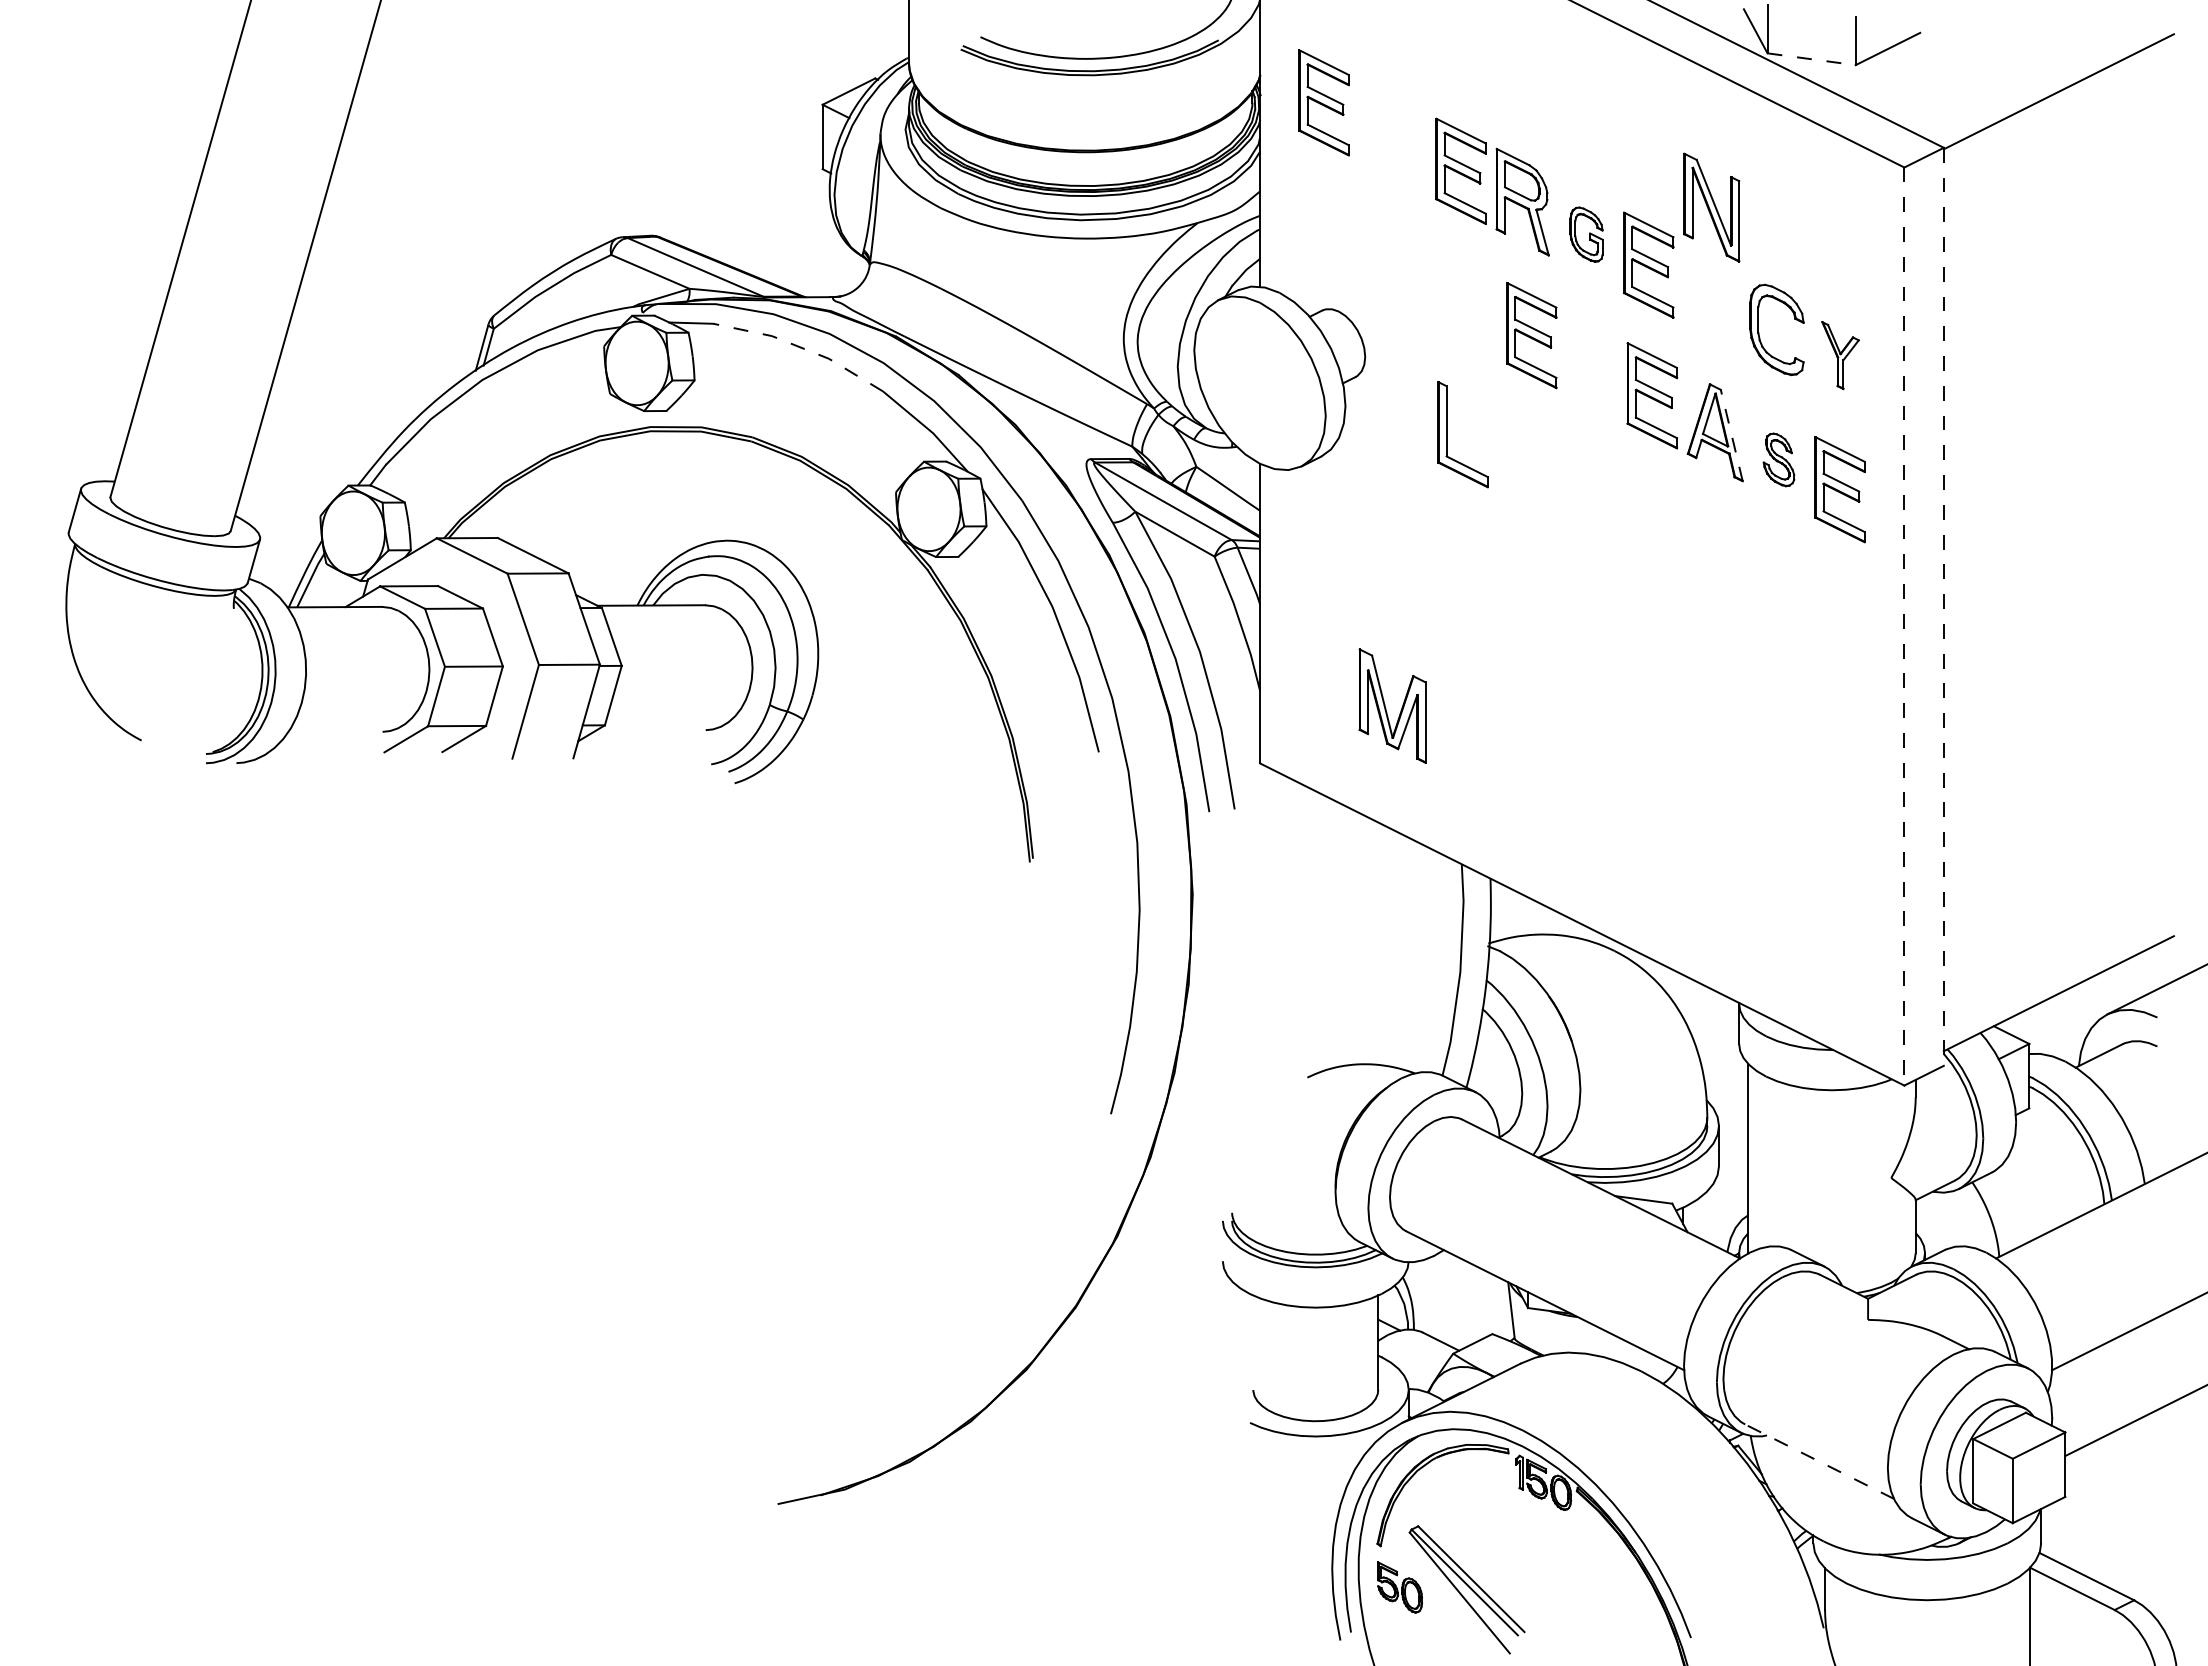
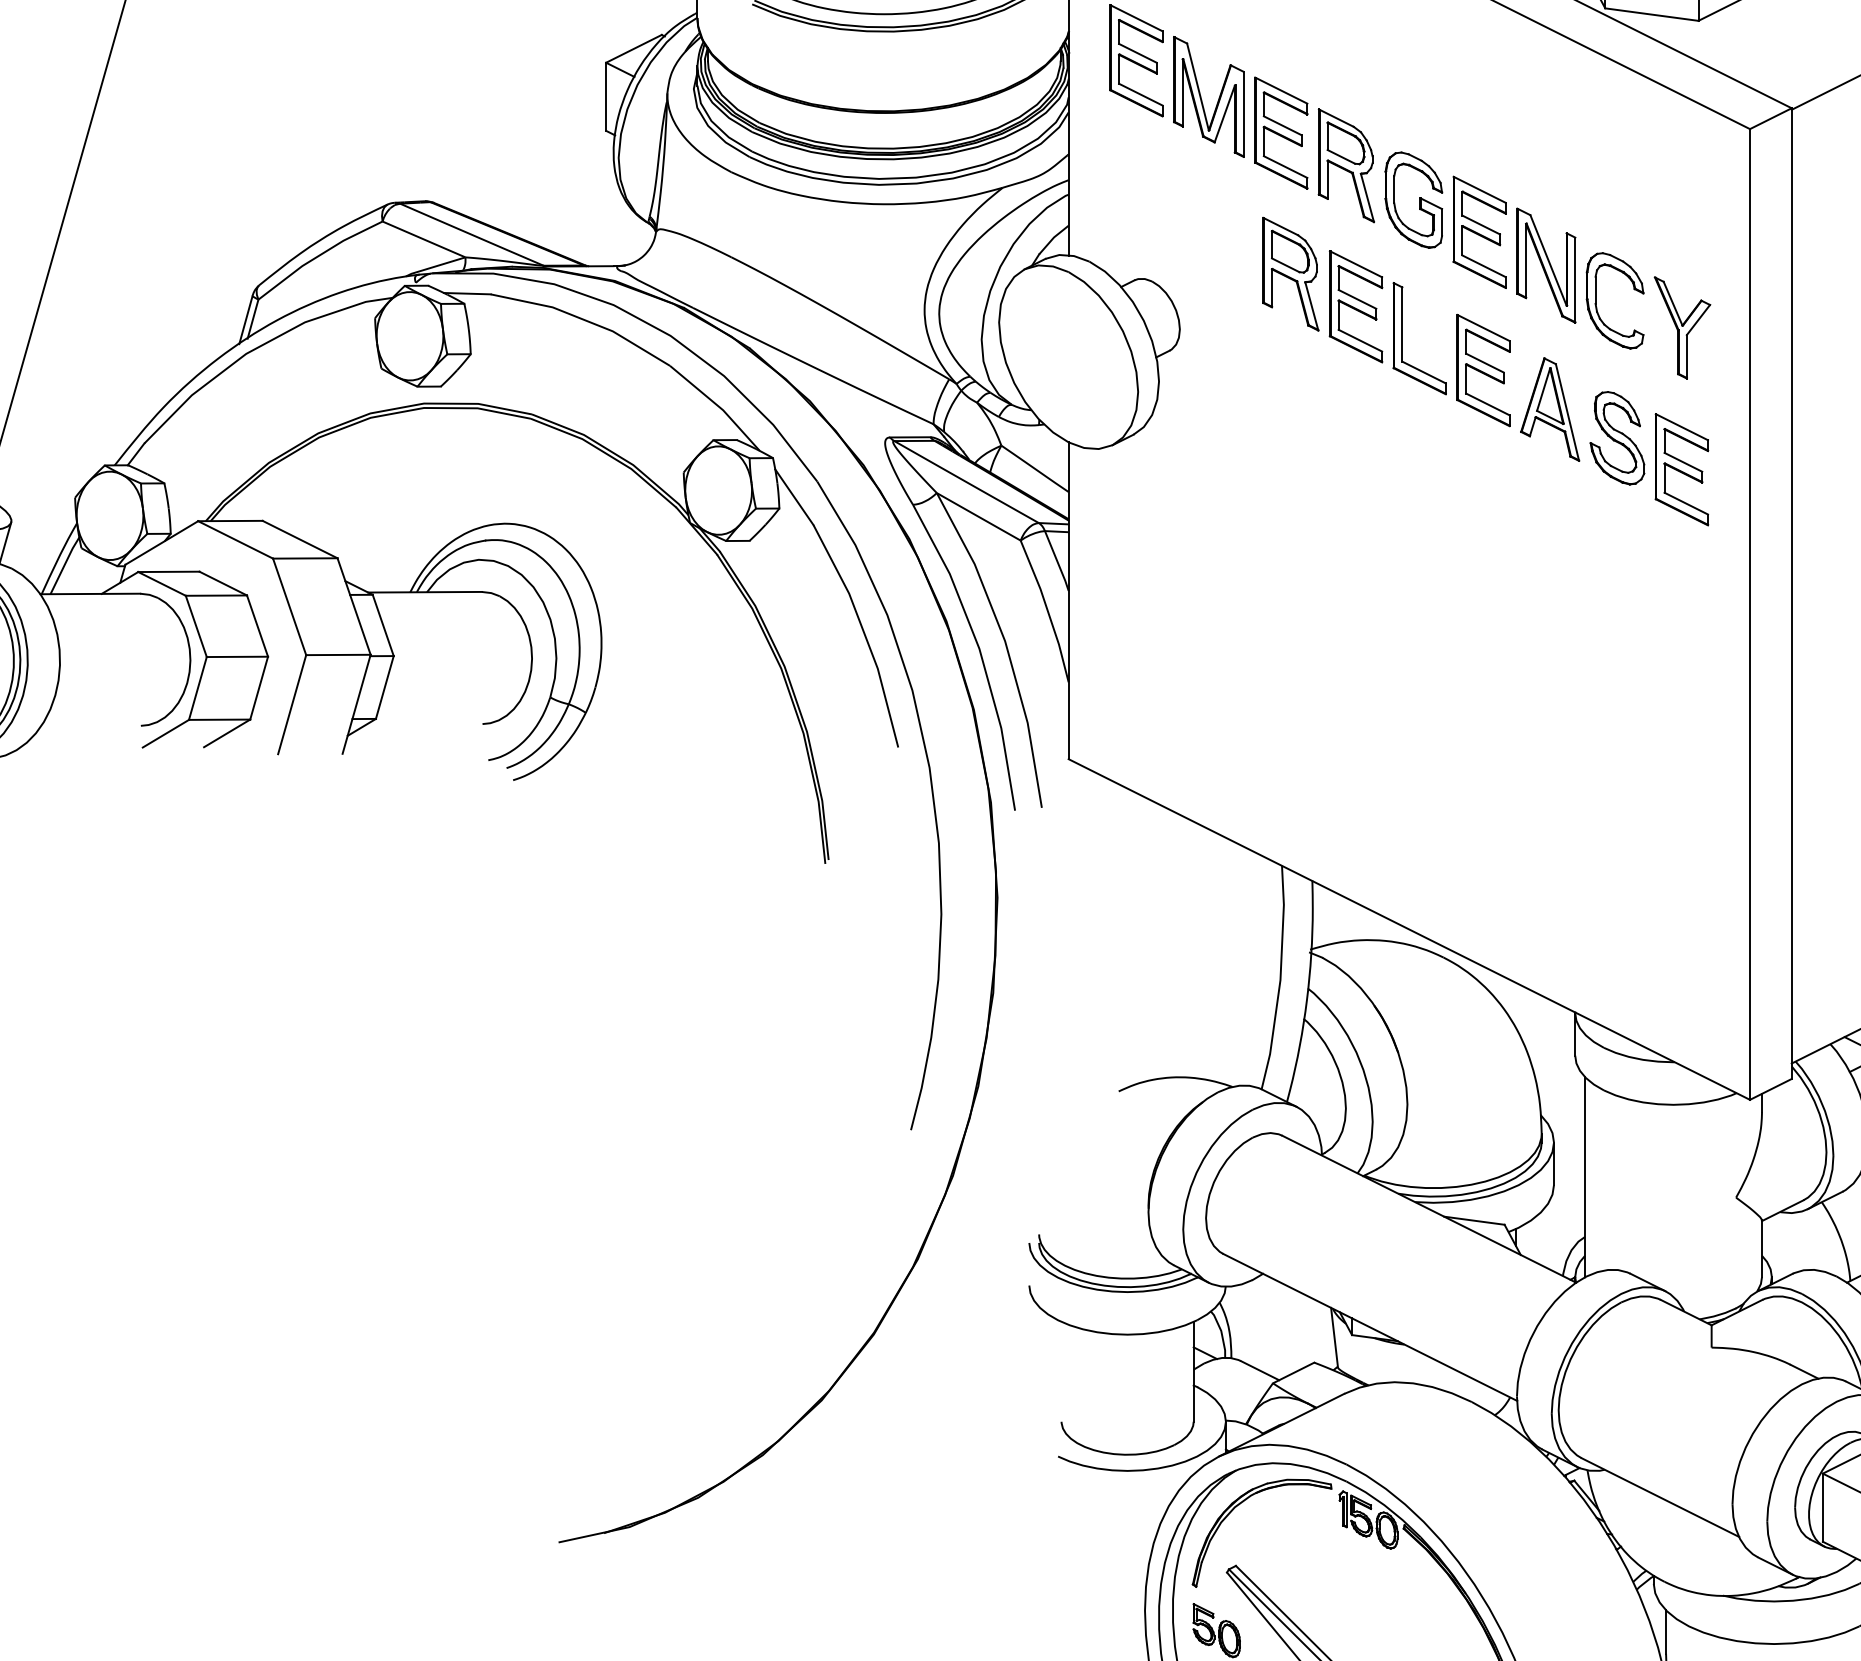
line: (1812, 59) -> (1652, 14), dashed -> solid
part: (1711, 207) -> (1546, 265), moved
part: (1586, 234) -> (1413, 199), size x1.67
part: (1470, 304) -> (1291, 273), added
line: (802, 348) -> (584, 320), dashed -> solid
part: (1840, 355) -> (1682, 327), size x1.43
part: (1447, 434) -> (1403, 338), moved
line: (1731, 435) -> (1567, 412), dashed -> solid
part: (1778, 459) -> (1616, 437), size x1.67
line: (1943, 607) -> (1791, 594), dashed -> solid
line: (1904, 627) -> (1750, 615), dashed -> solid
part: (1386, 708) -> (1202, 99), moved
line: (1819, 1461) -> (1660, 1497), dashed -> solid

